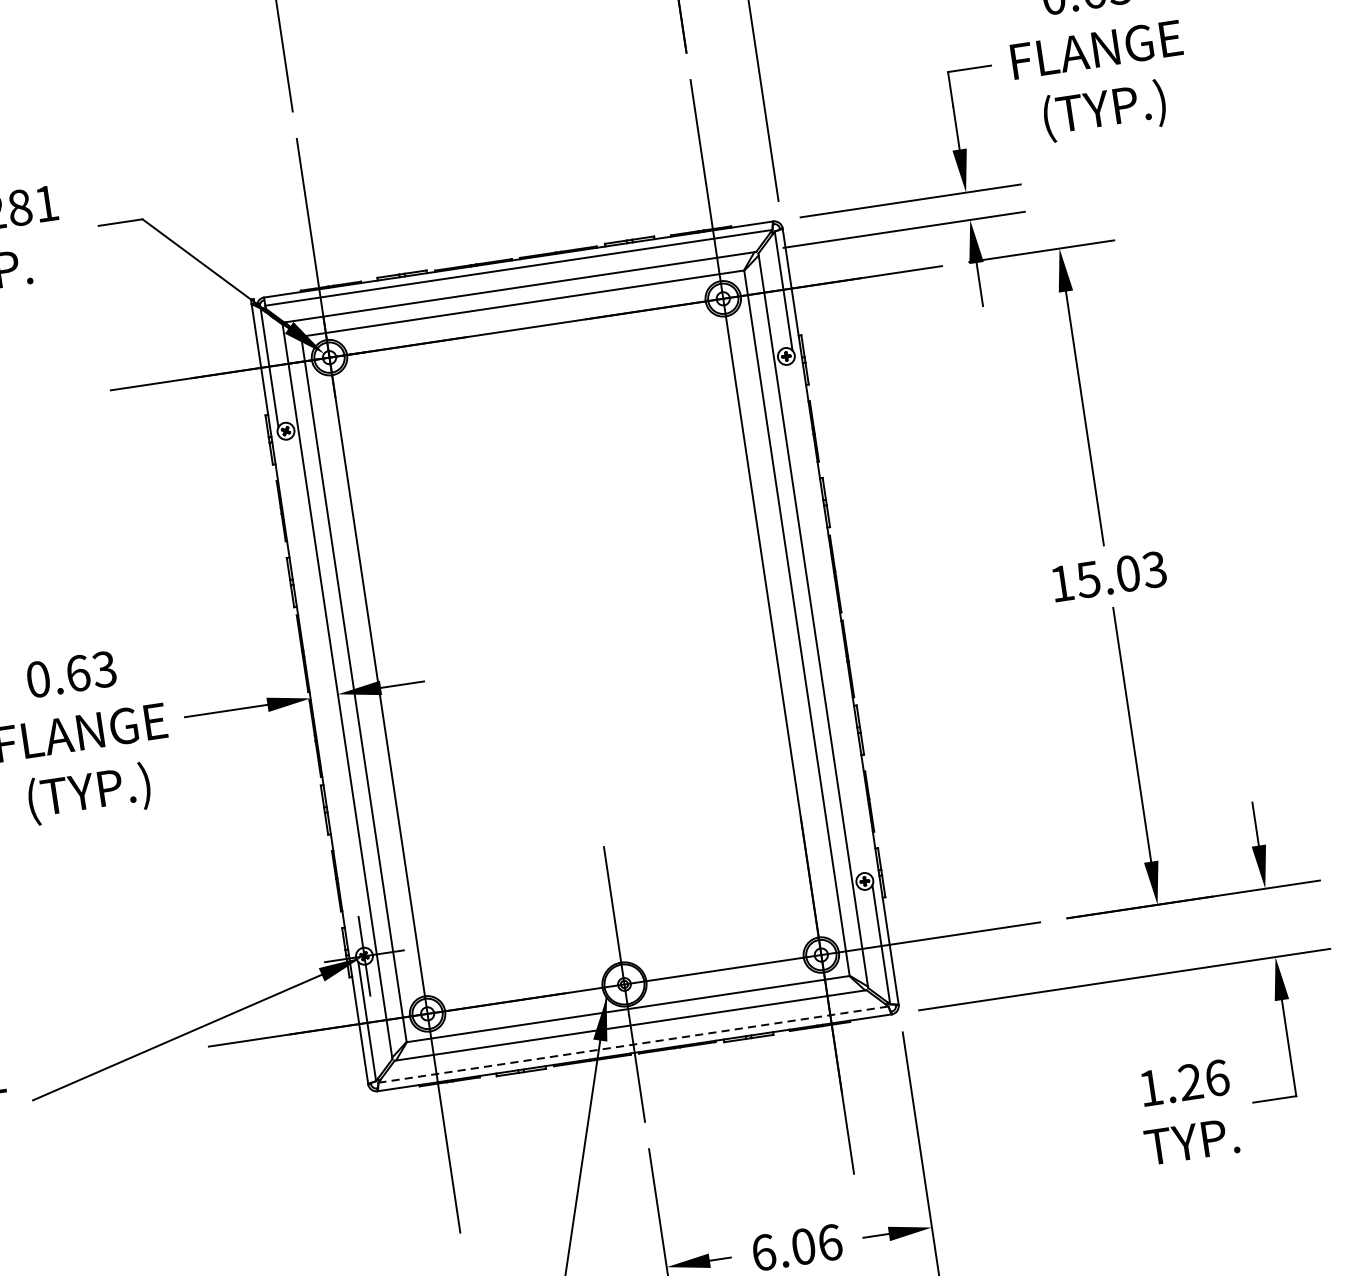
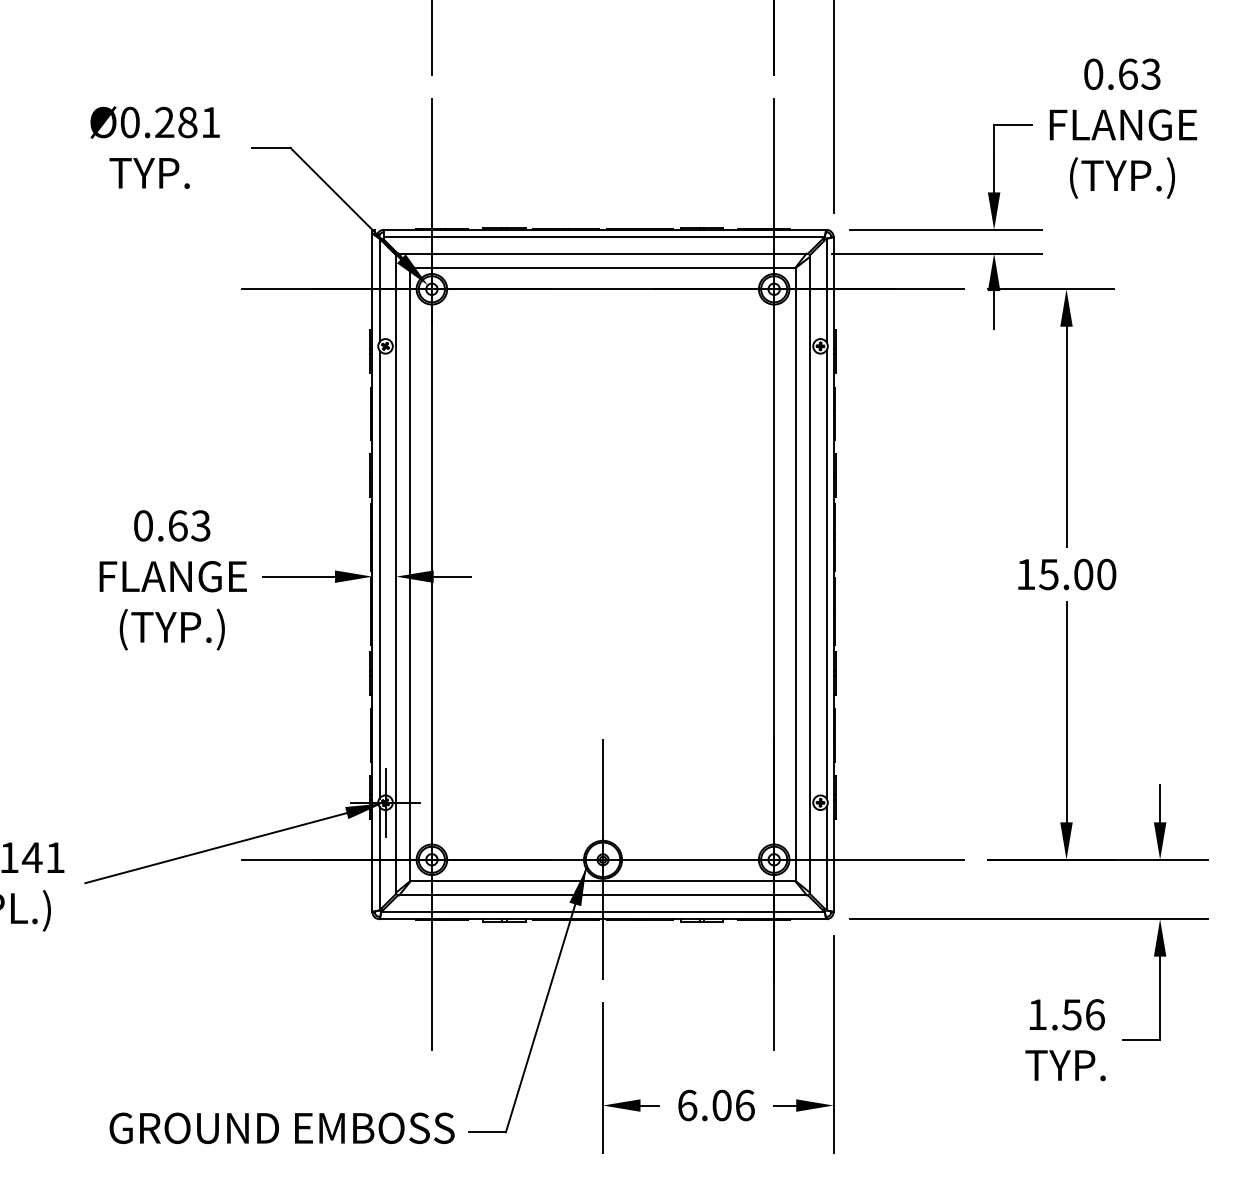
text: (1154, 569) -> (1106, 574), 15.03 -> 15.00
line: (832, 617) -> (826, 574), added
line: (318, 694) -> (379, 574), added
line: (634, 1045) -> (603, 912), dashed -> solid
text: (1189, 1081) -> (1071, 1014), 1.26 -> 1.56

